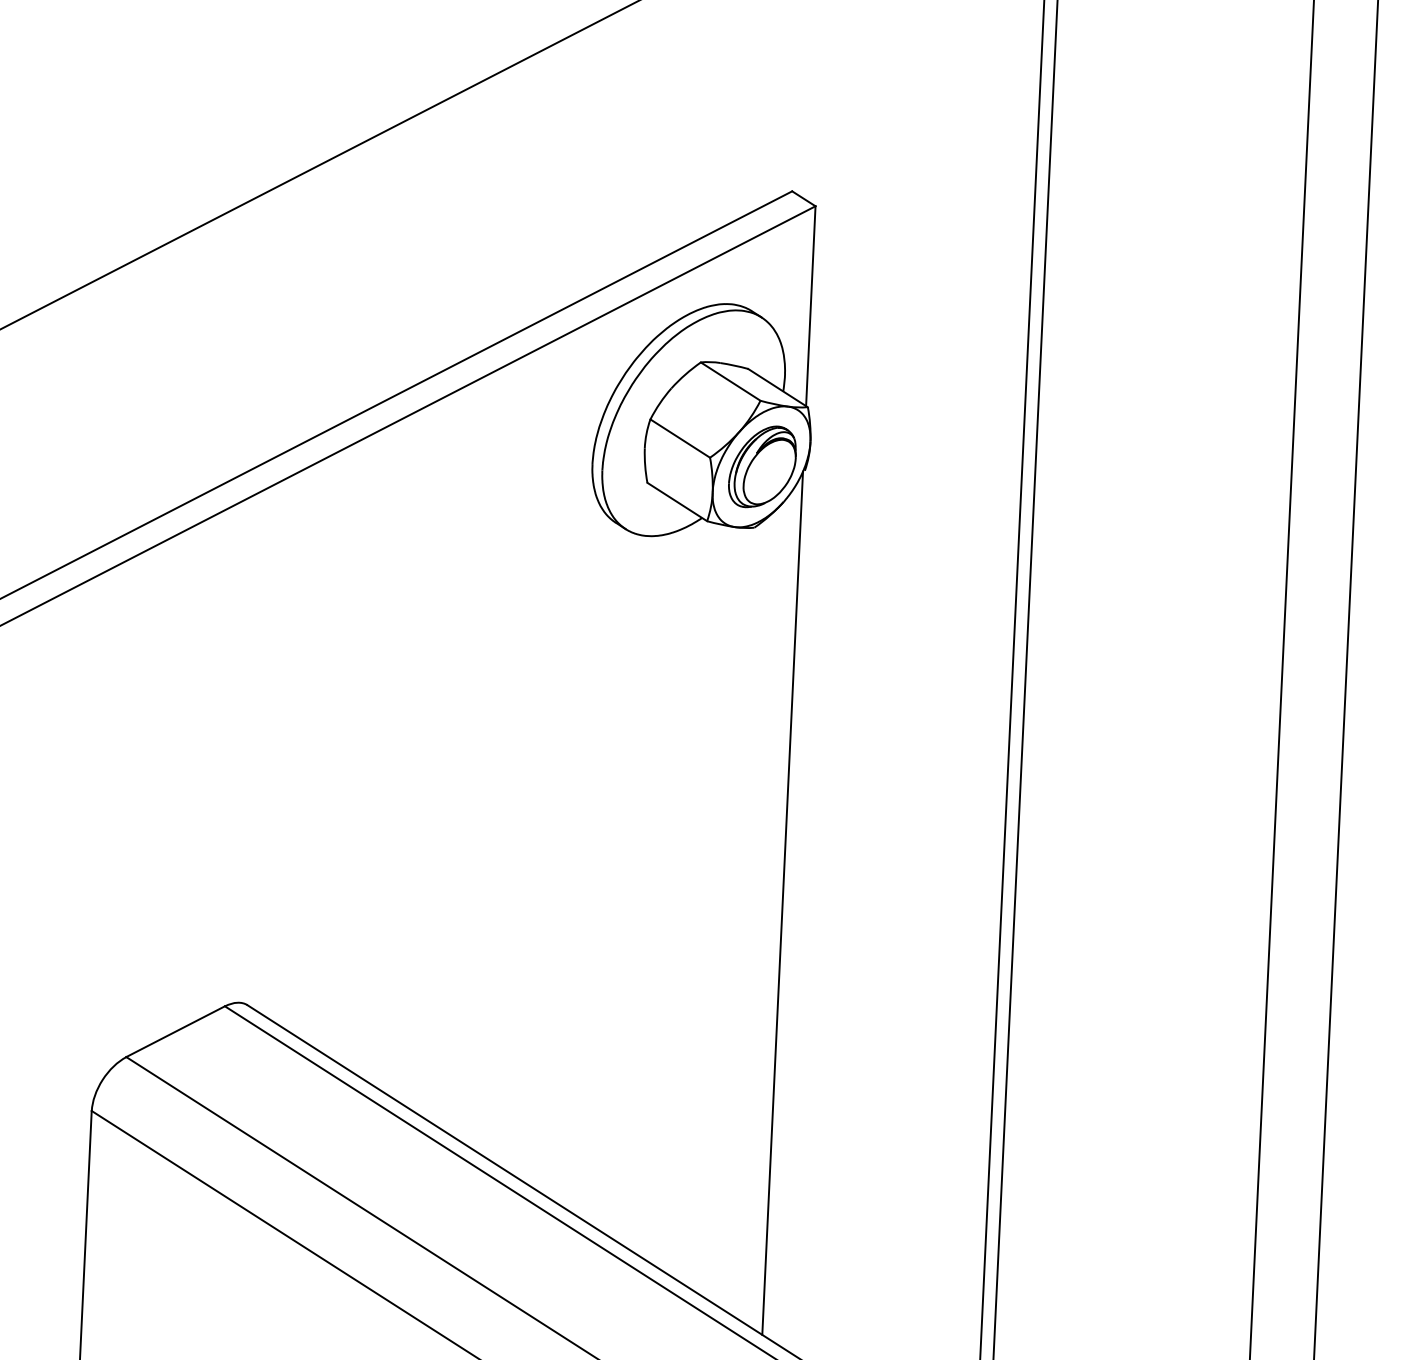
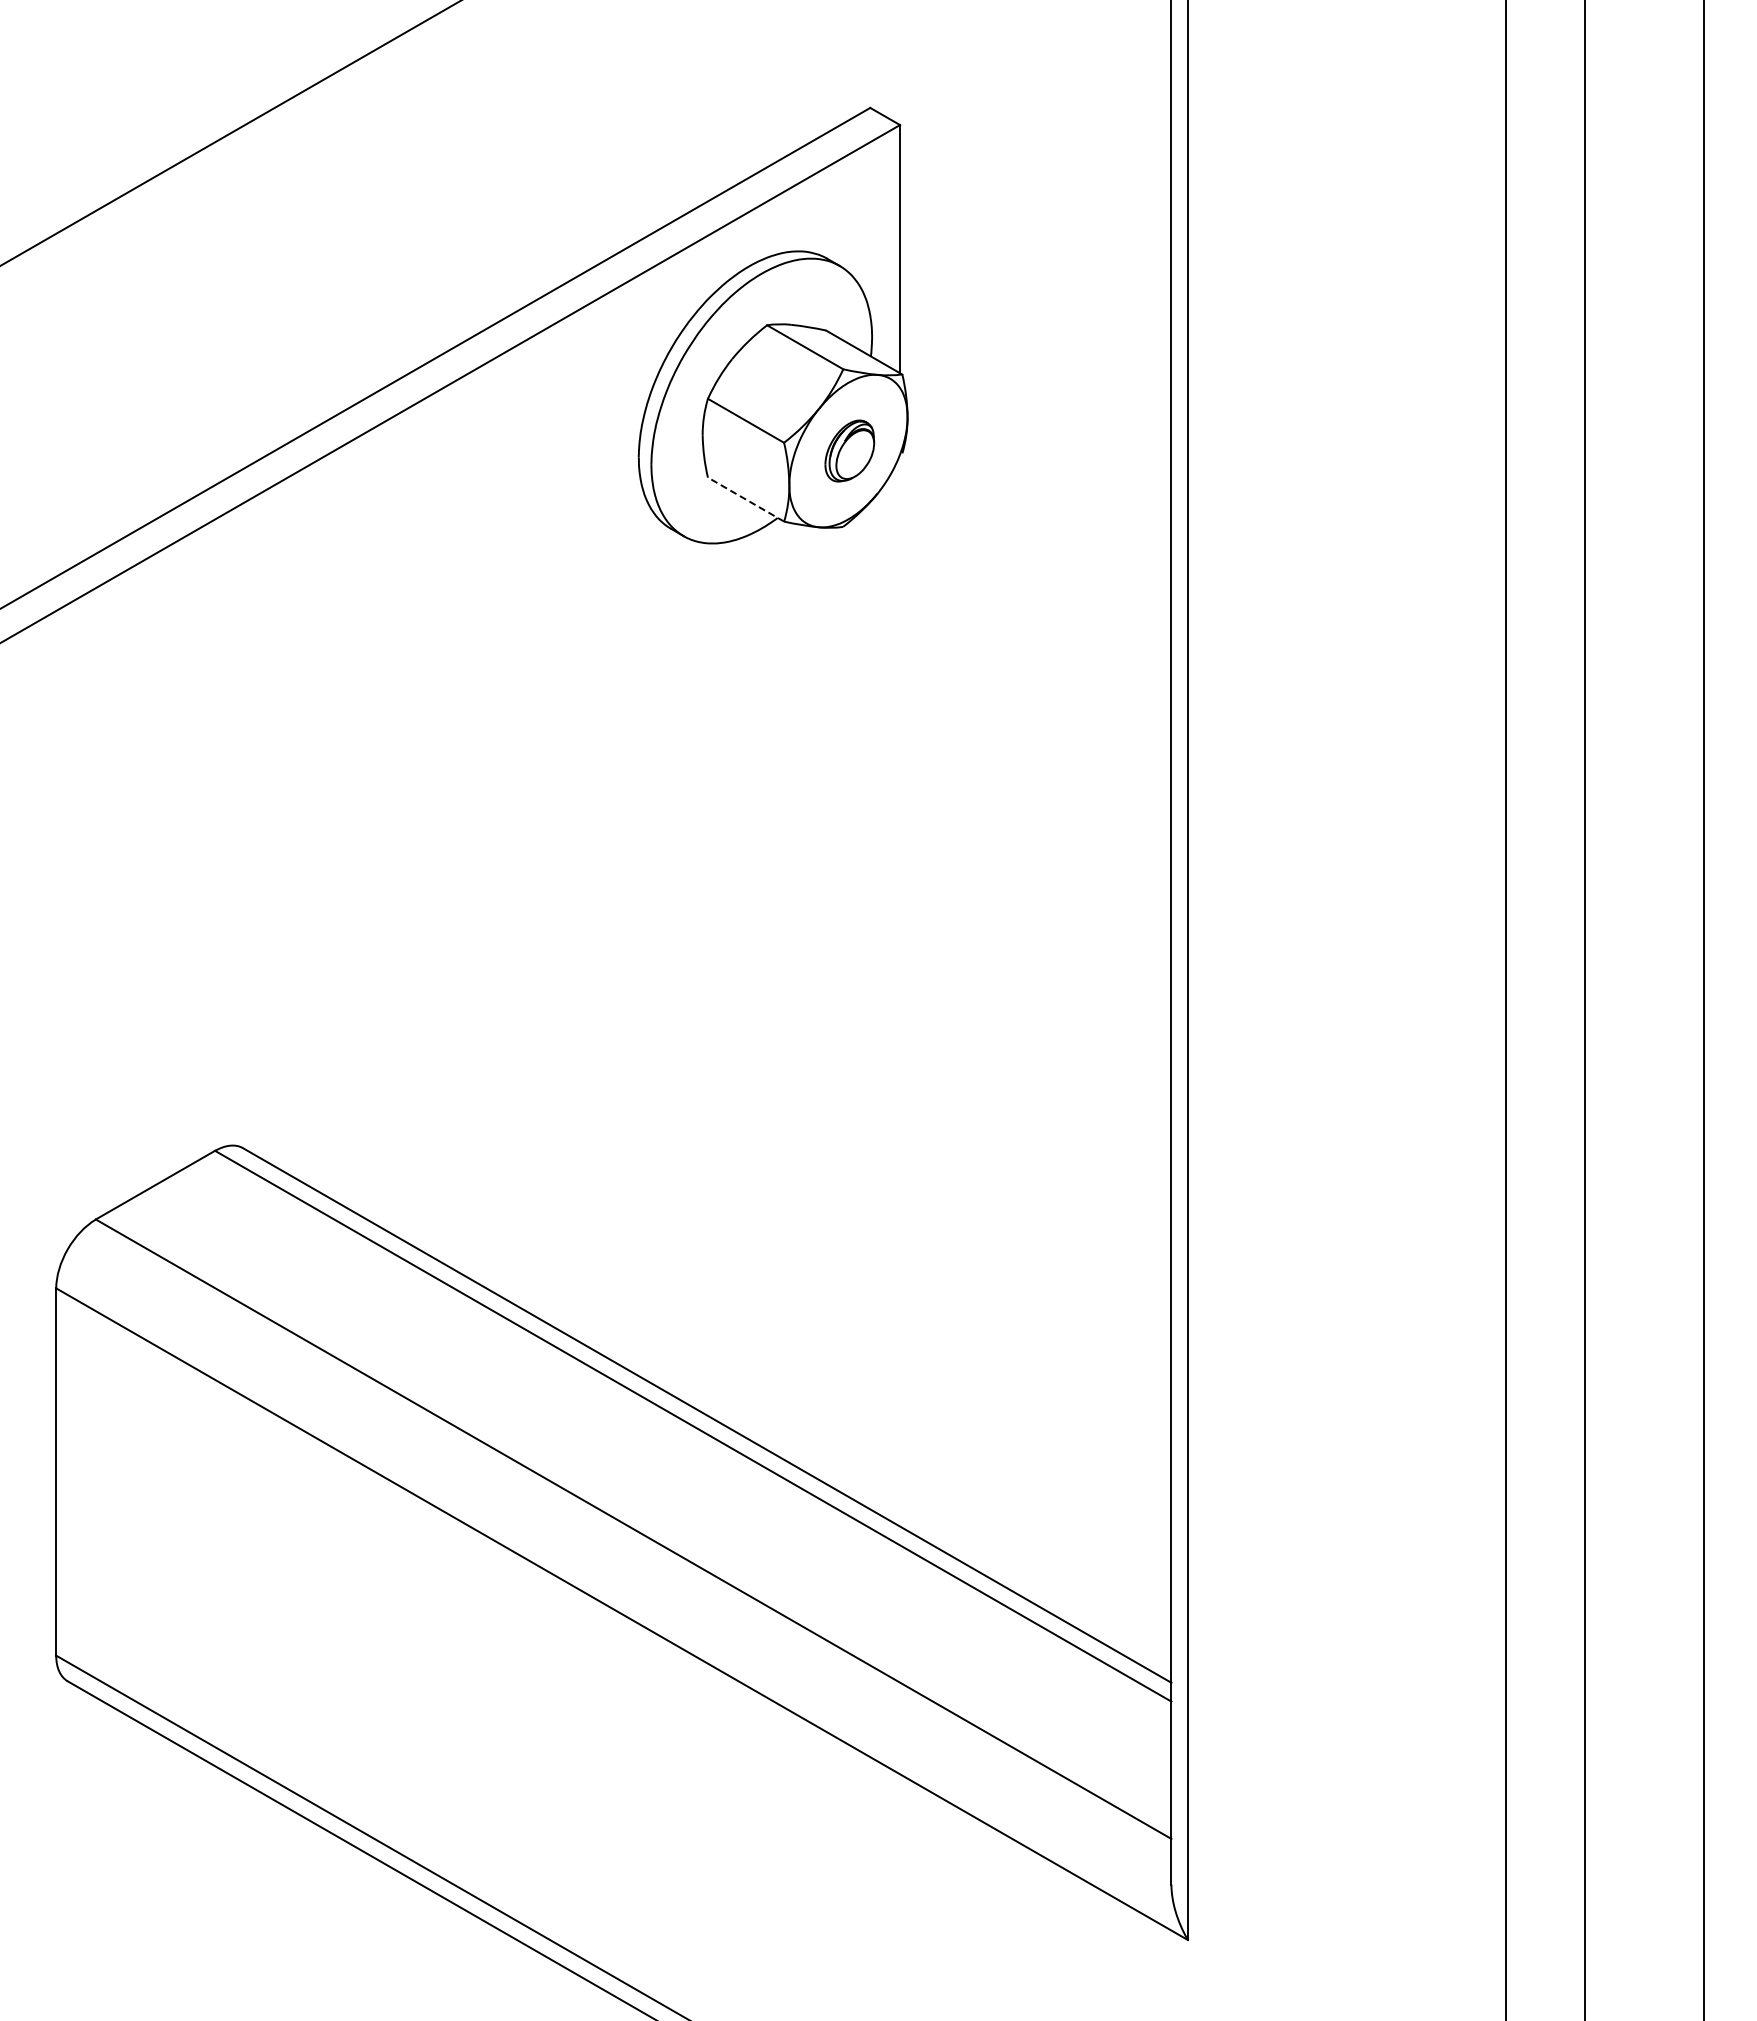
part: (762, 466) -> (849, 450), size x0.6
line: (677, 501) -> (746, 499), solid -> dashed
line: (783, 903) -> (900, 990), removed

